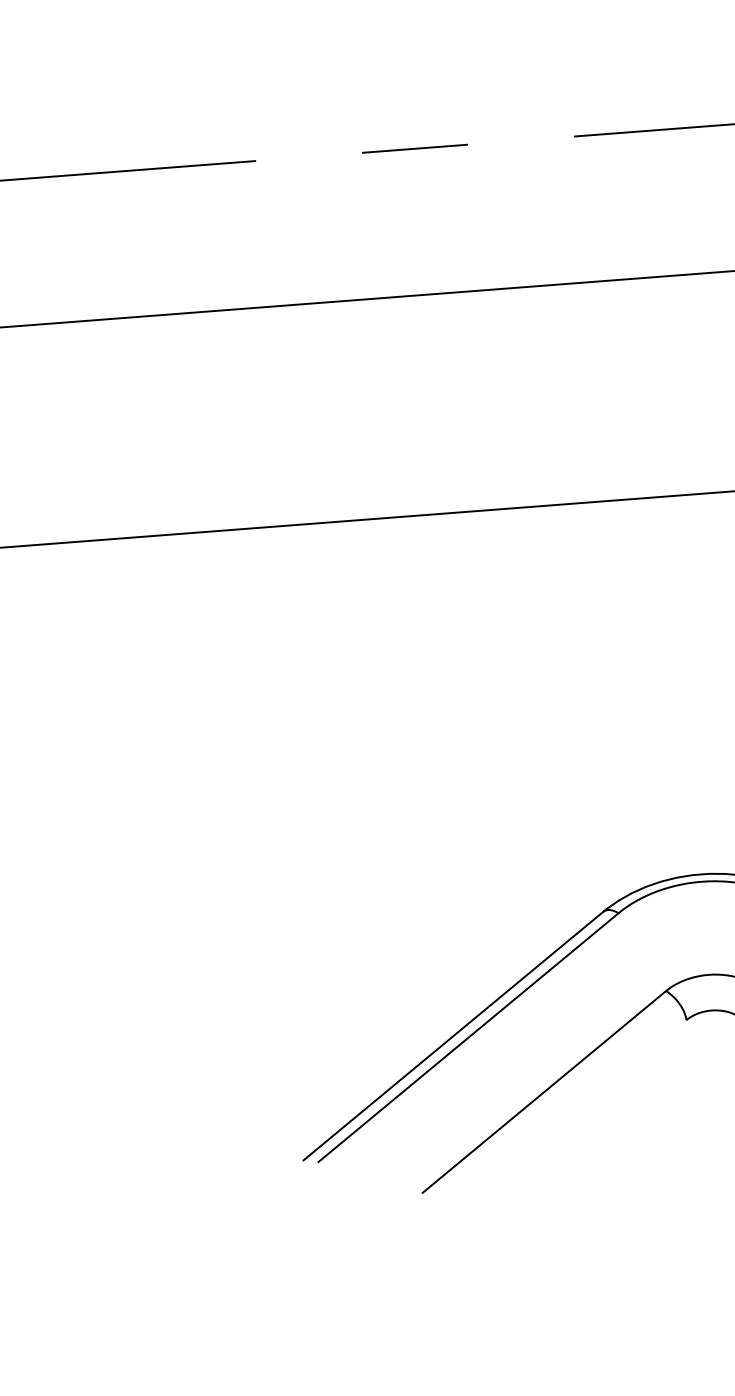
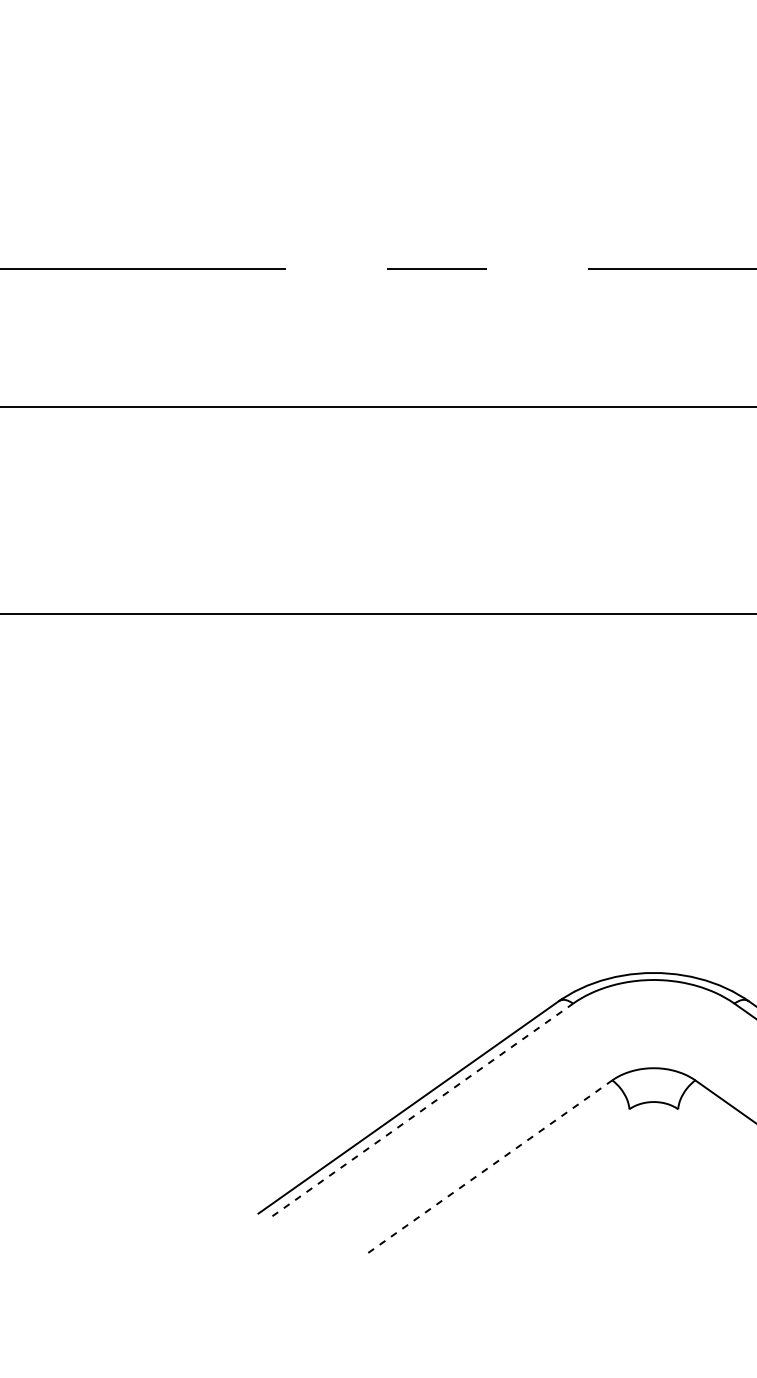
line: (469, 1037) -> (423, 1109), solid -> dashed
line: (544, 1091) -> (490, 1166), solid -> dashed

